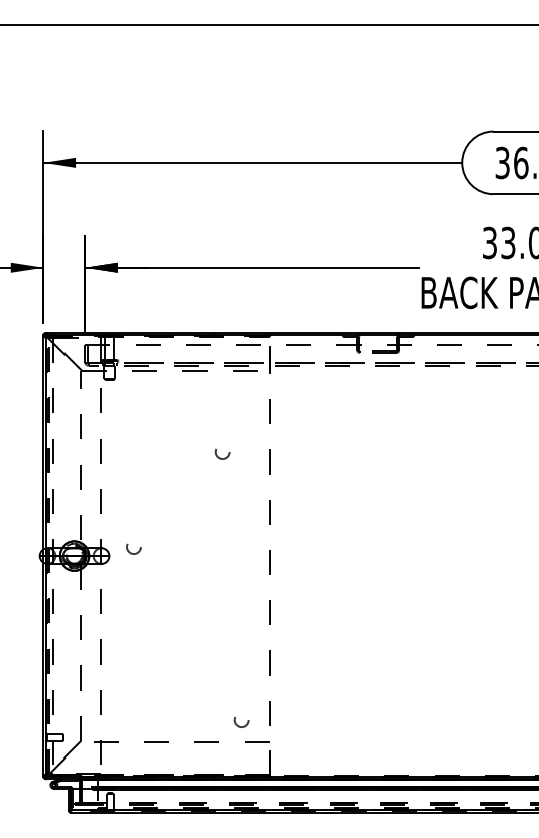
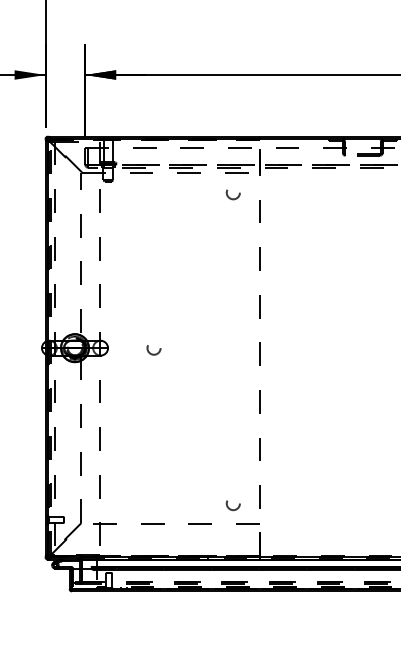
circle: (222, 453) -> (233, 194), moved
circle: (133, 549) -> (153, 350), moved

